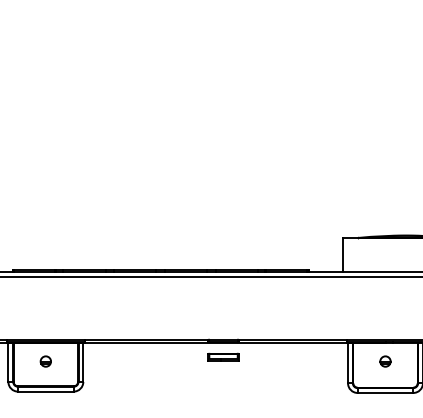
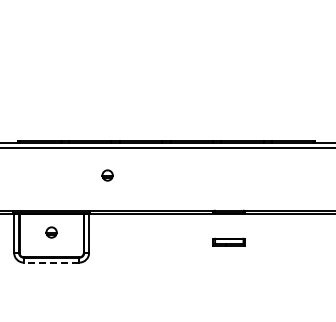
part: (101, 304) -> (107, 175), added
part: (223, 356) -> (229, 241), moved
line: (45, 391) -> (51, 262), solid -> dashed

